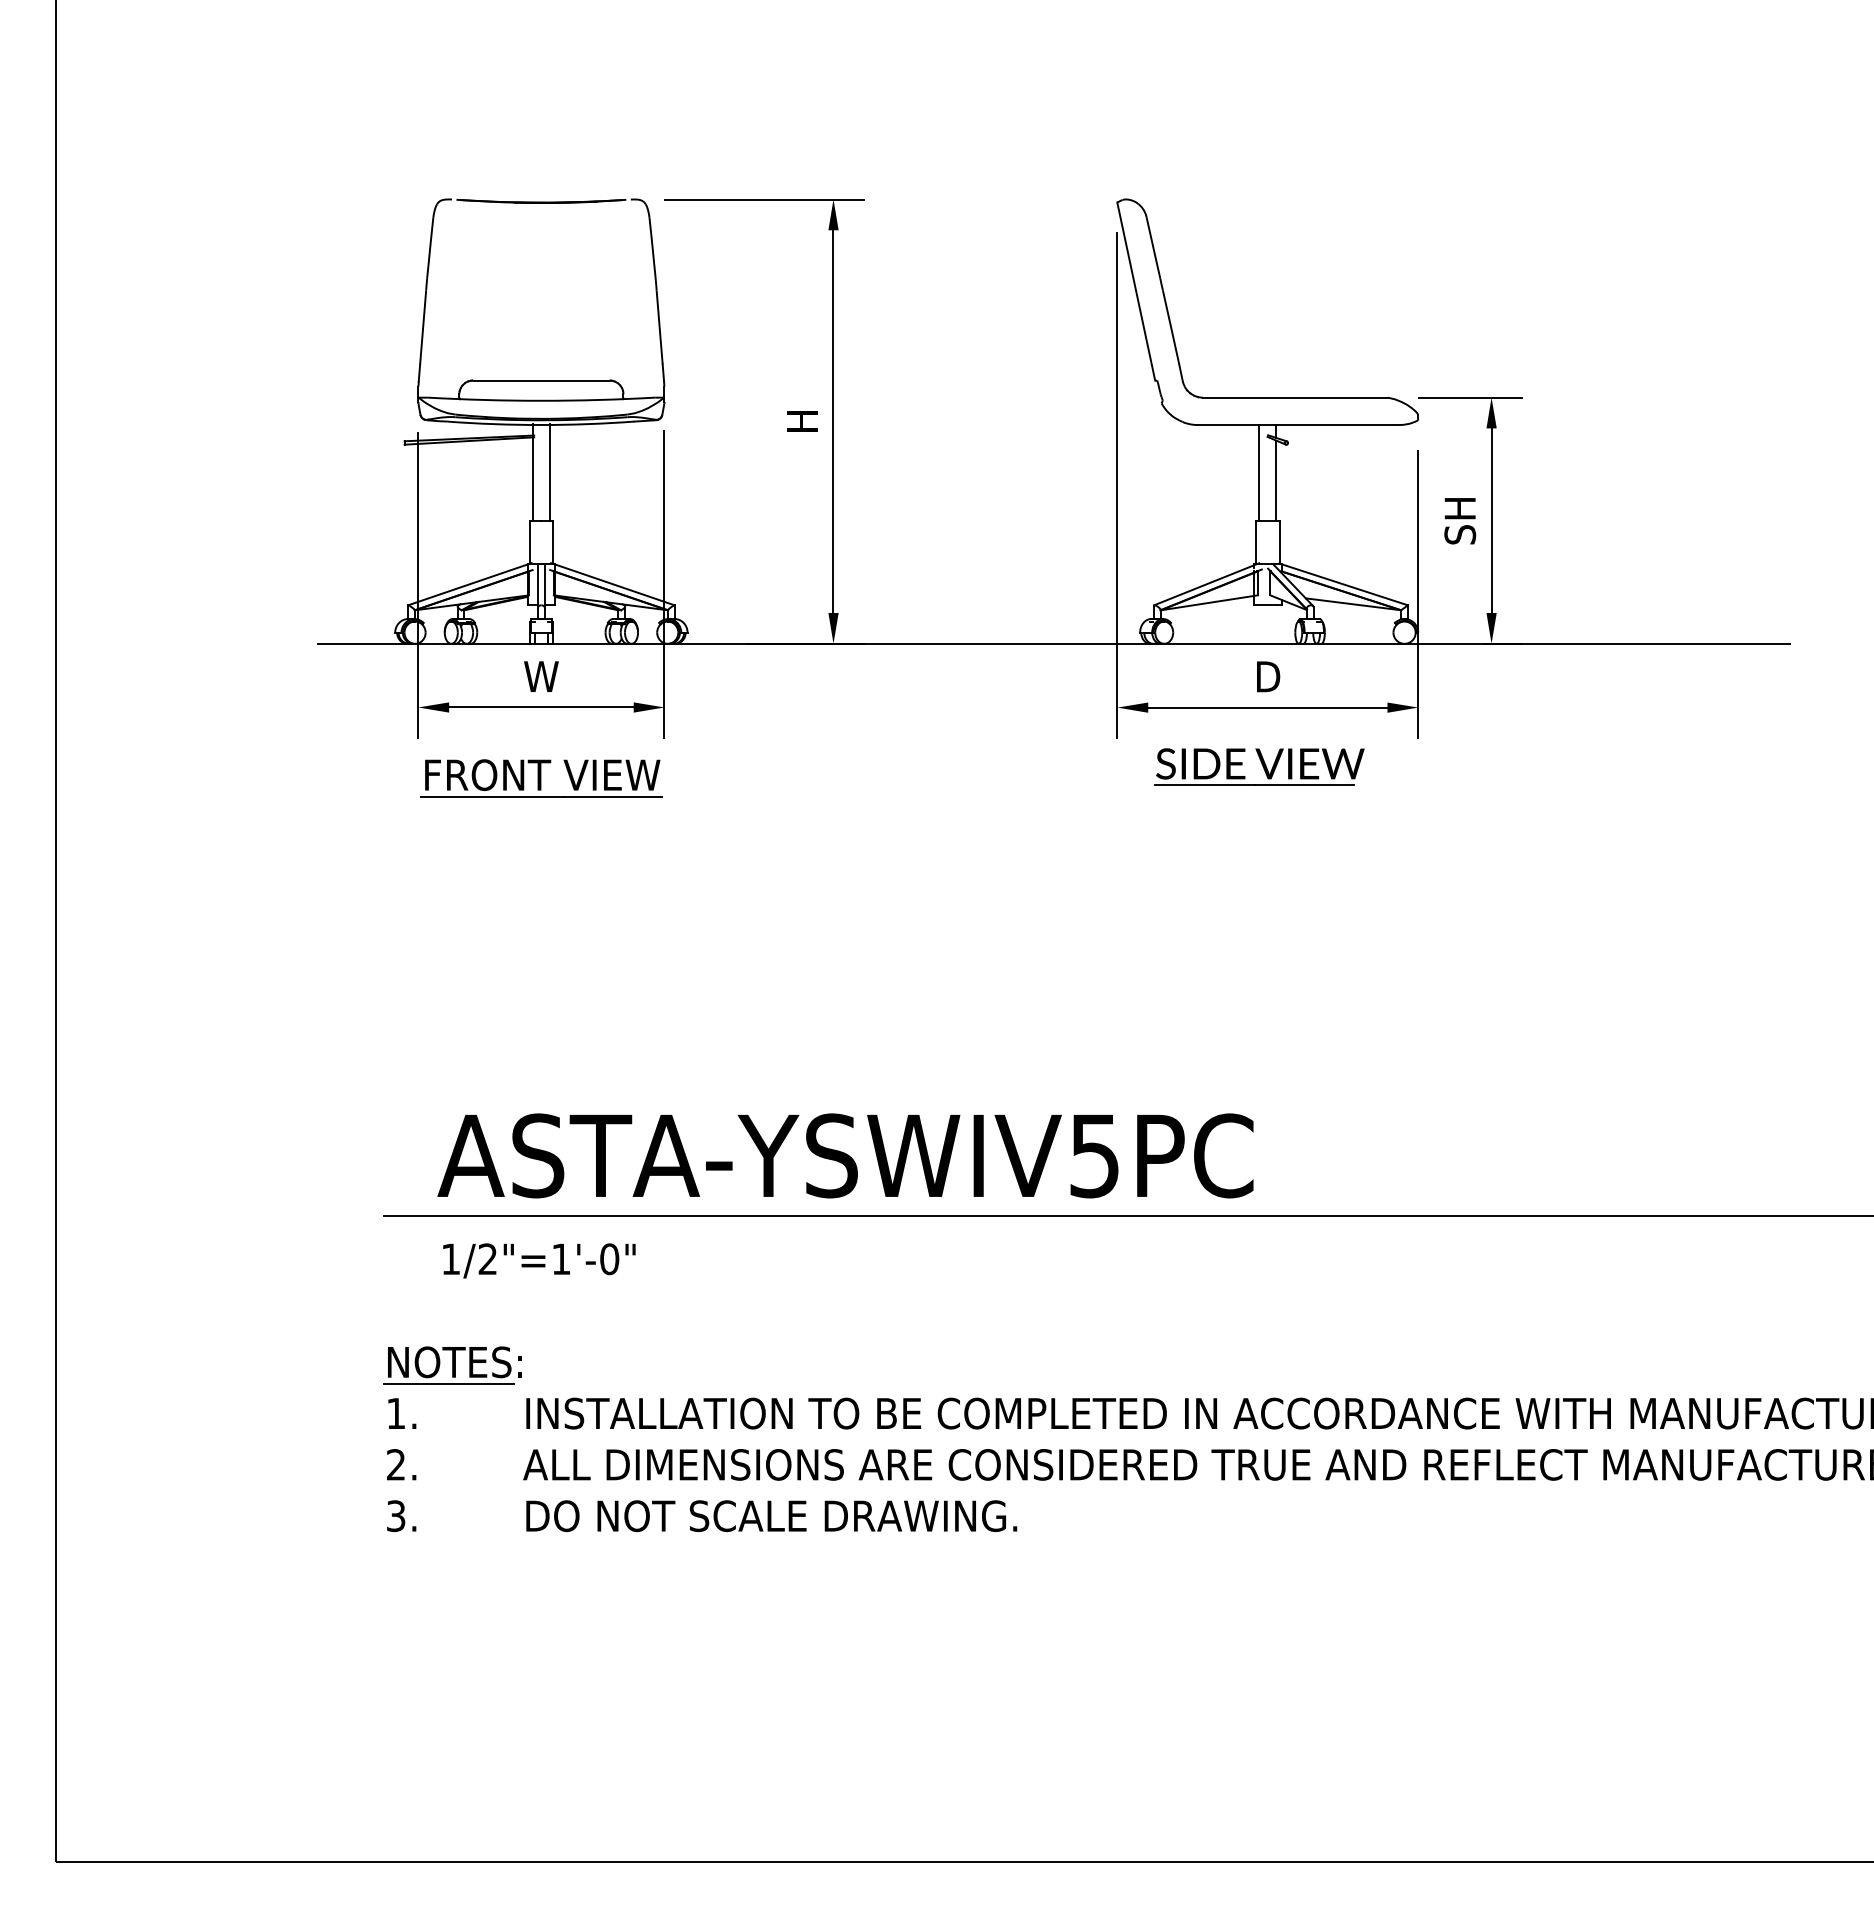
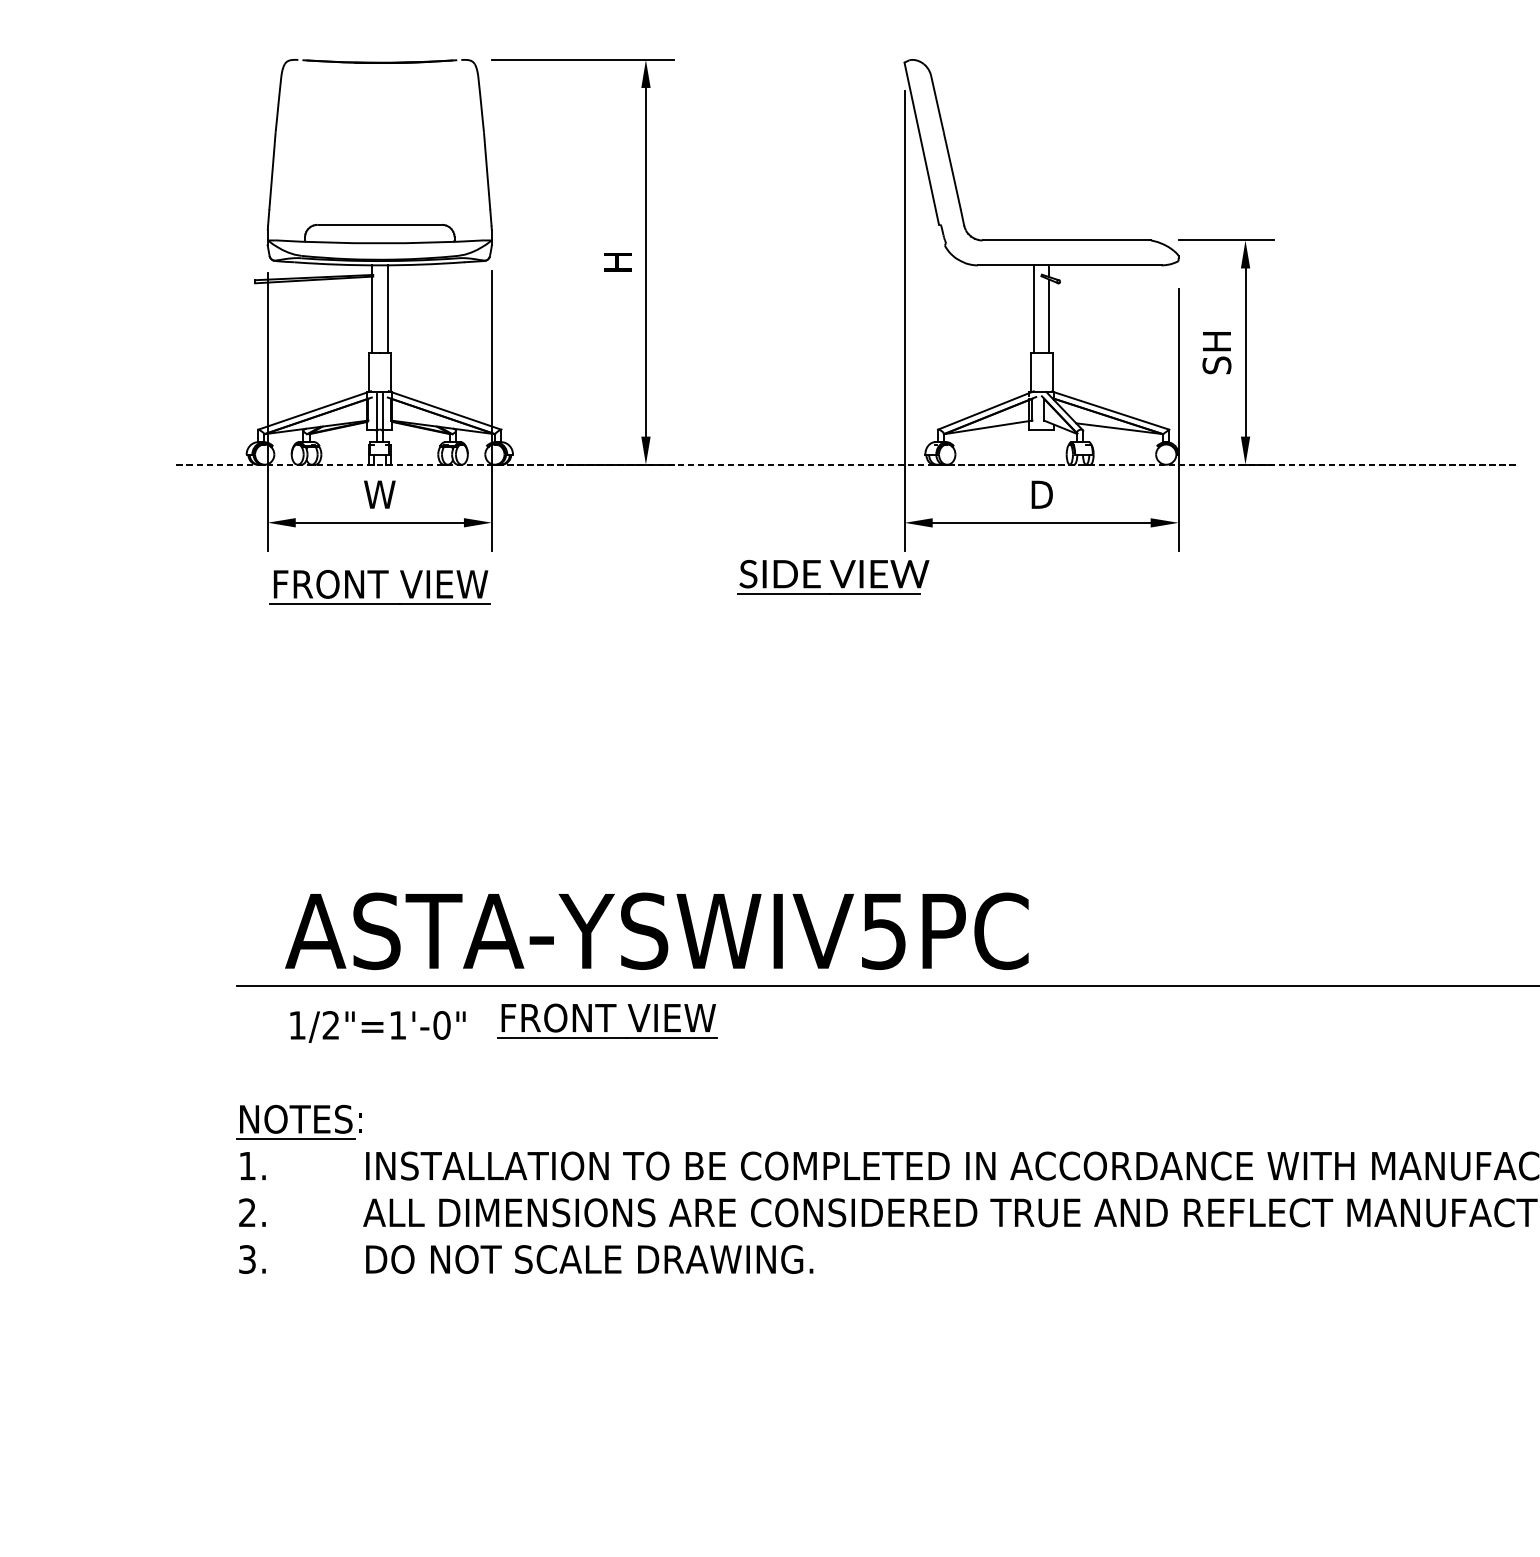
line: (1054, 643) -> (847, 464), solid -> dashed
part: (1259, 766) -> (833, 576), moved
part: (791, 1254) -> (607, 1021), added

